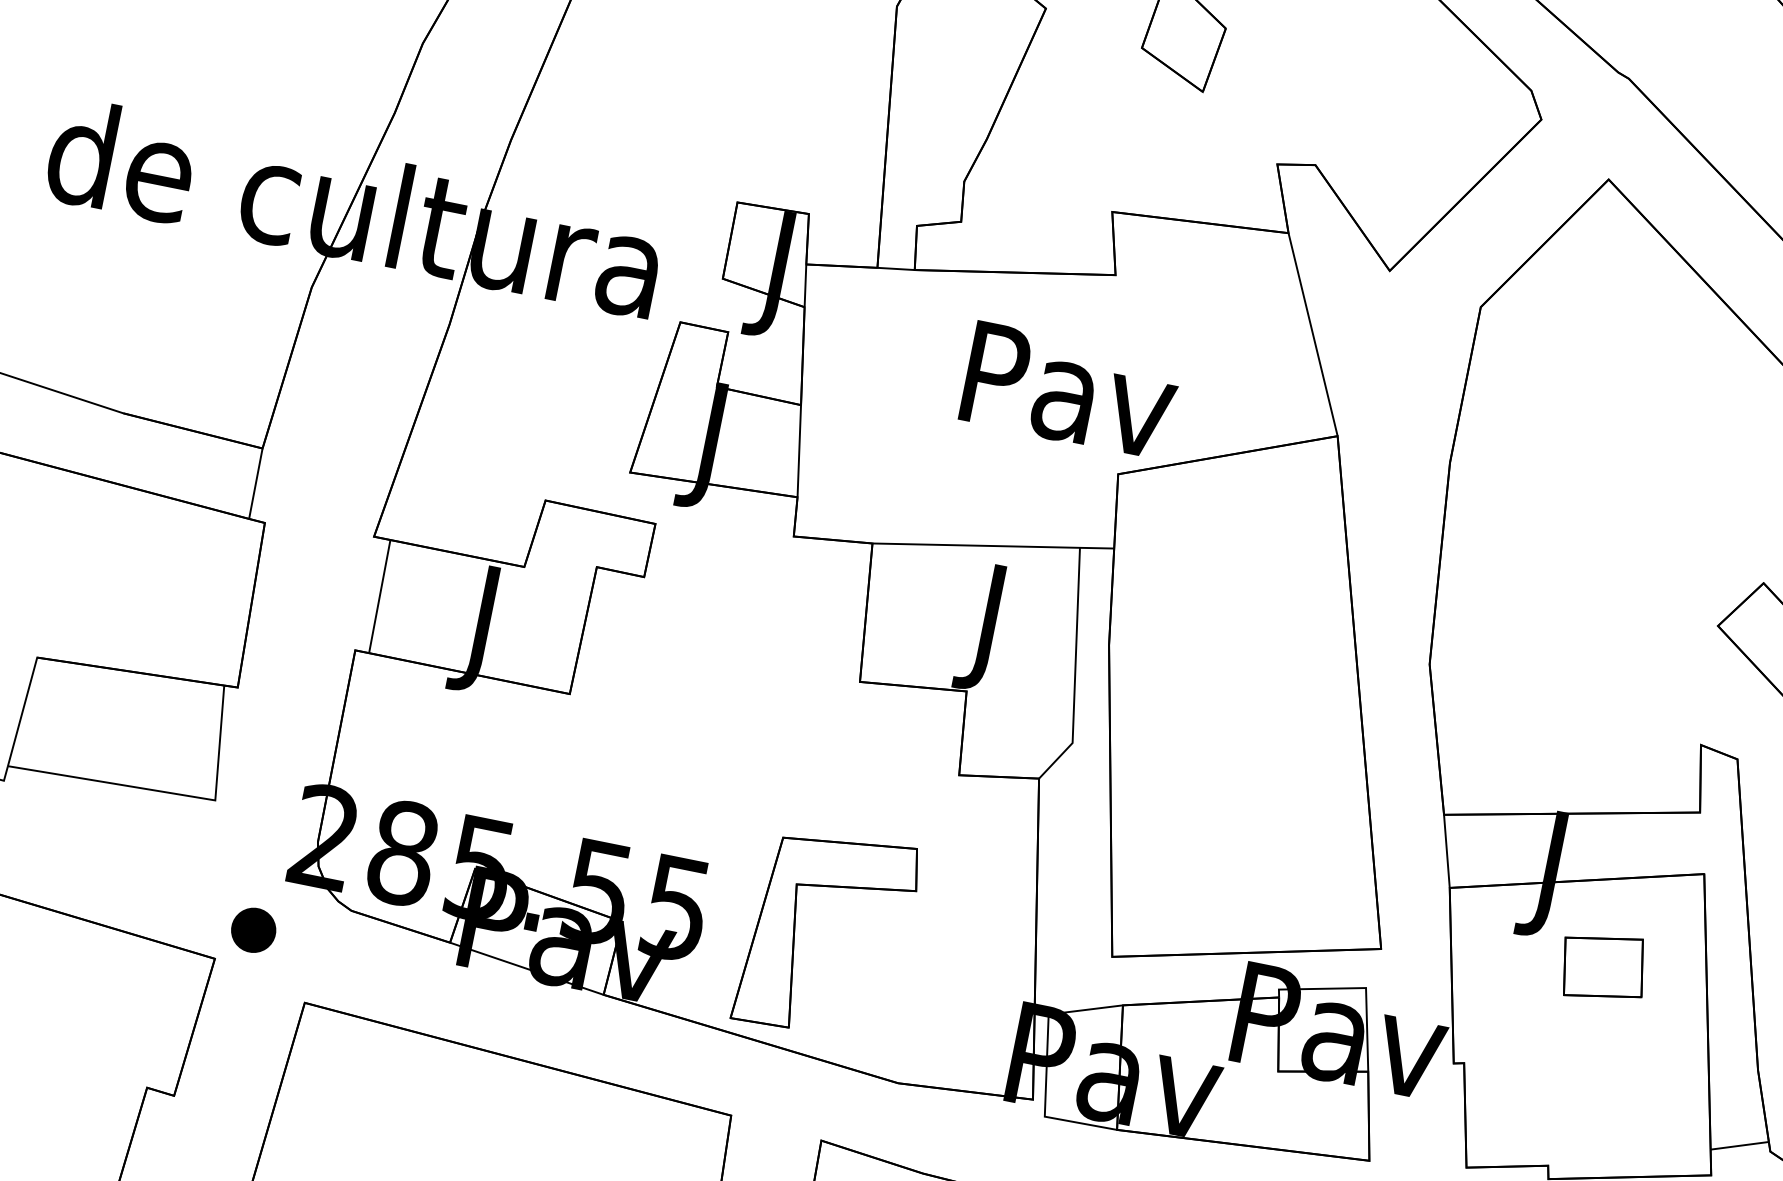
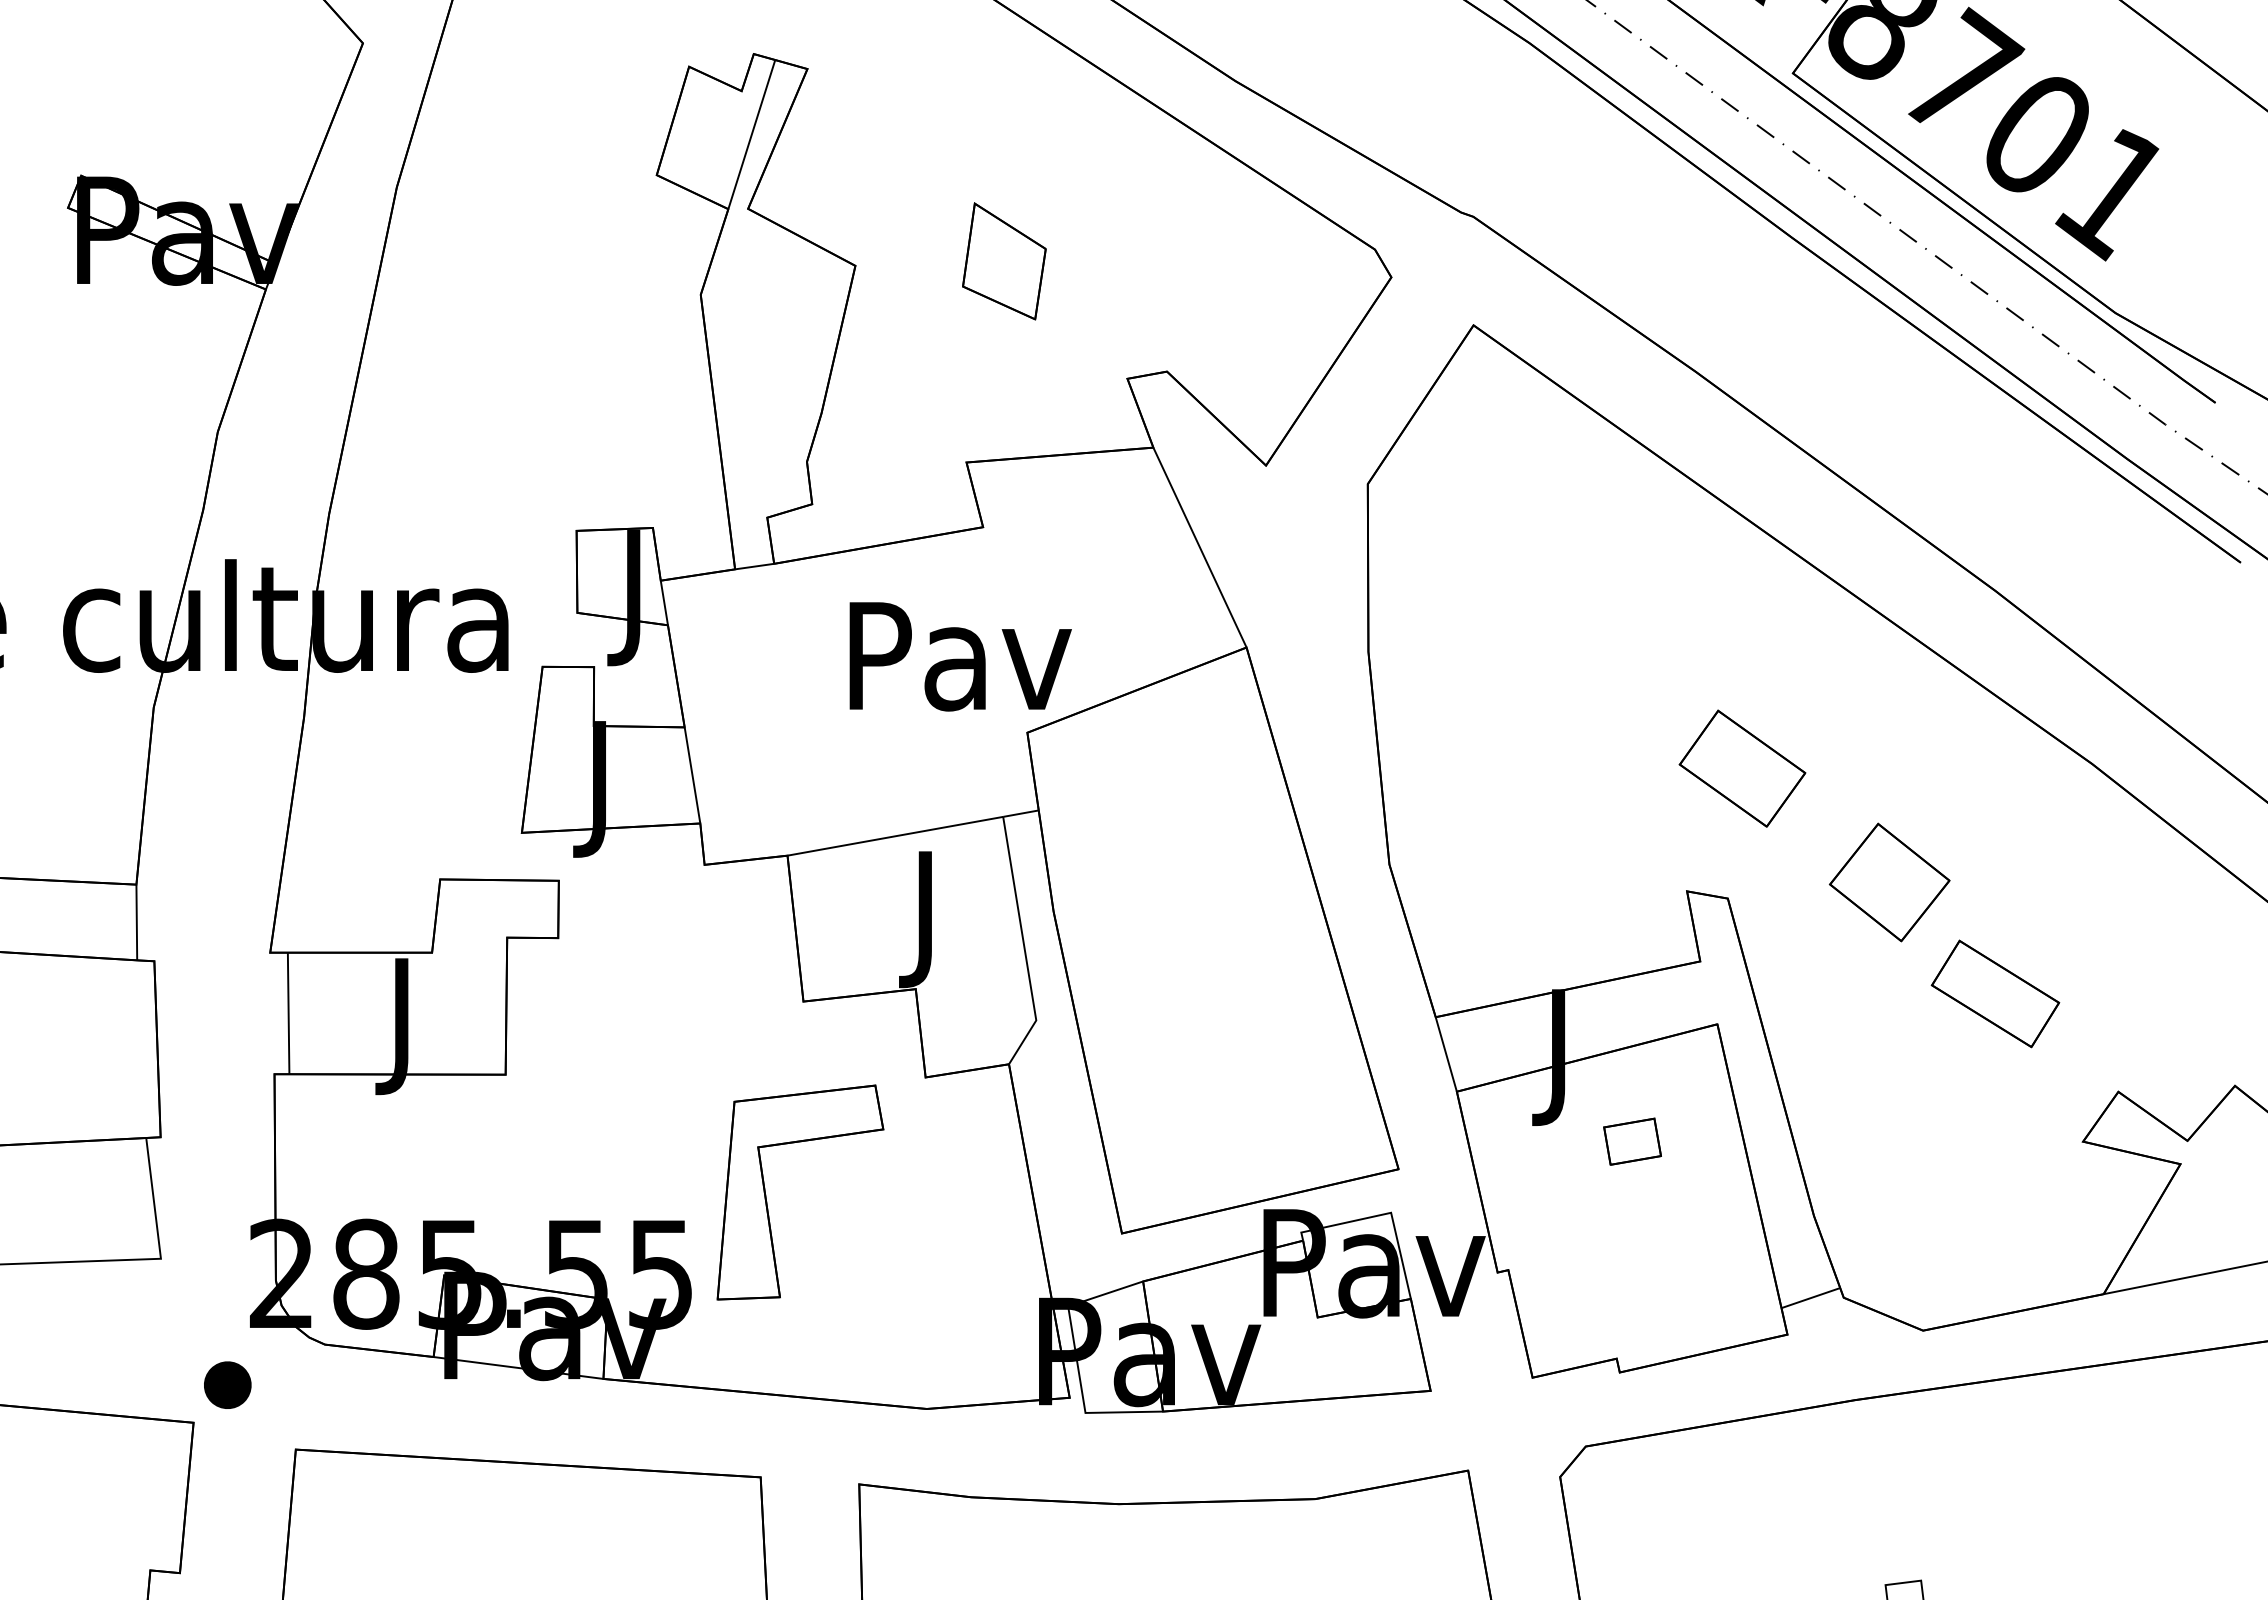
part: (795, 929) -> (766, 1194), moved
part: (1603, 967) -> (1632, 1141), size x0.62

